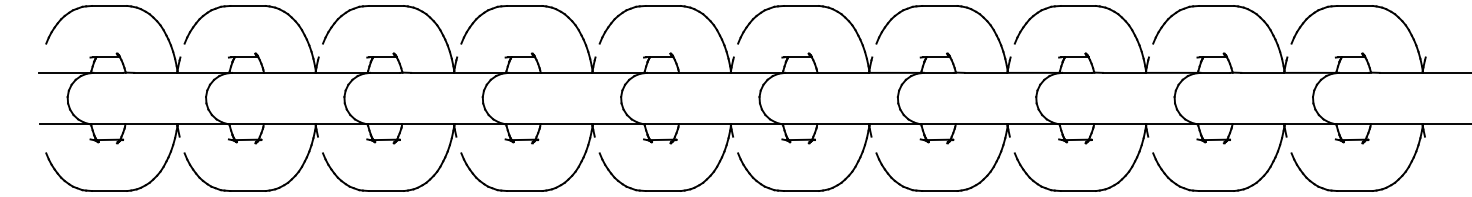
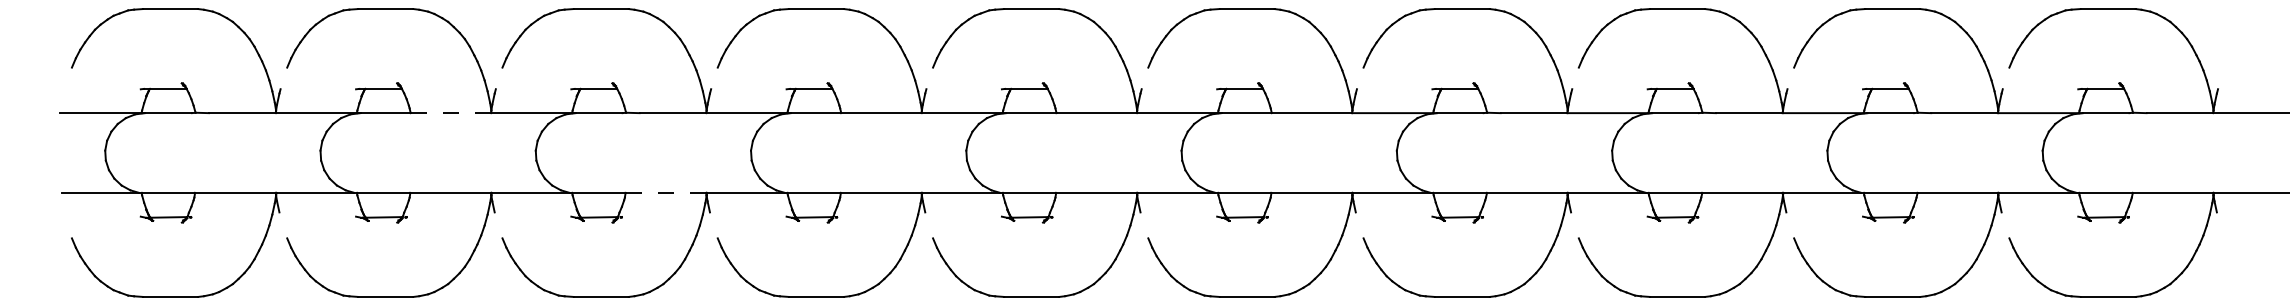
line: (289, 72) -> (450, 112), solid -> dashed
line: (428, 124) -> (666, 193), solid -> dashed

